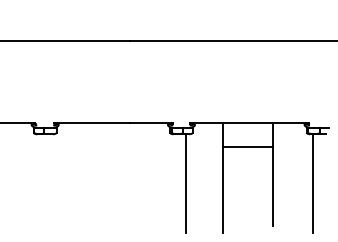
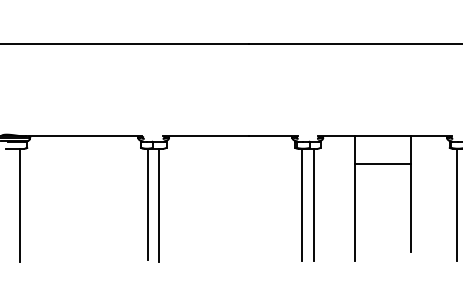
line: (40, 183) -> (148, 204), added
line: (176, 183) -> (302, 204), added
line: (50, 184) -> (159, 205), added

